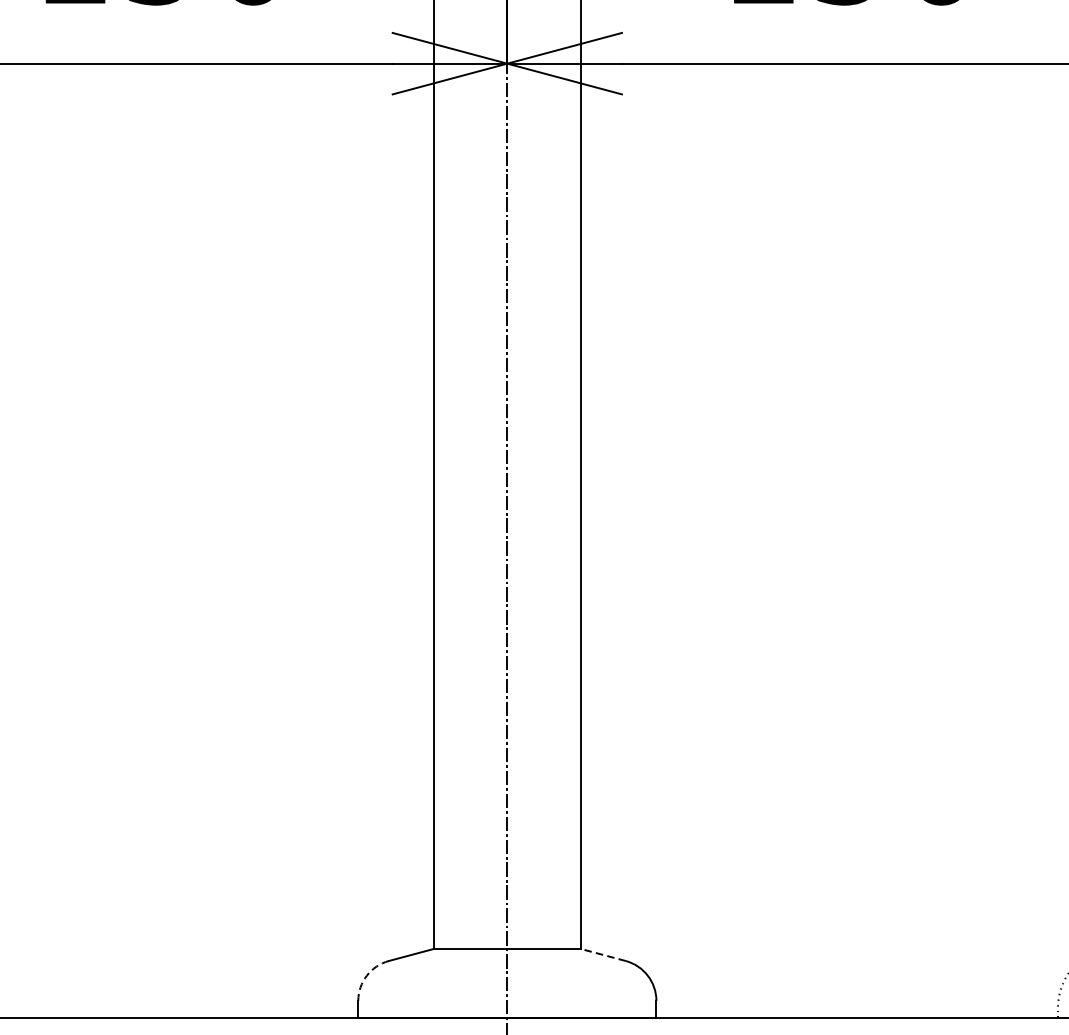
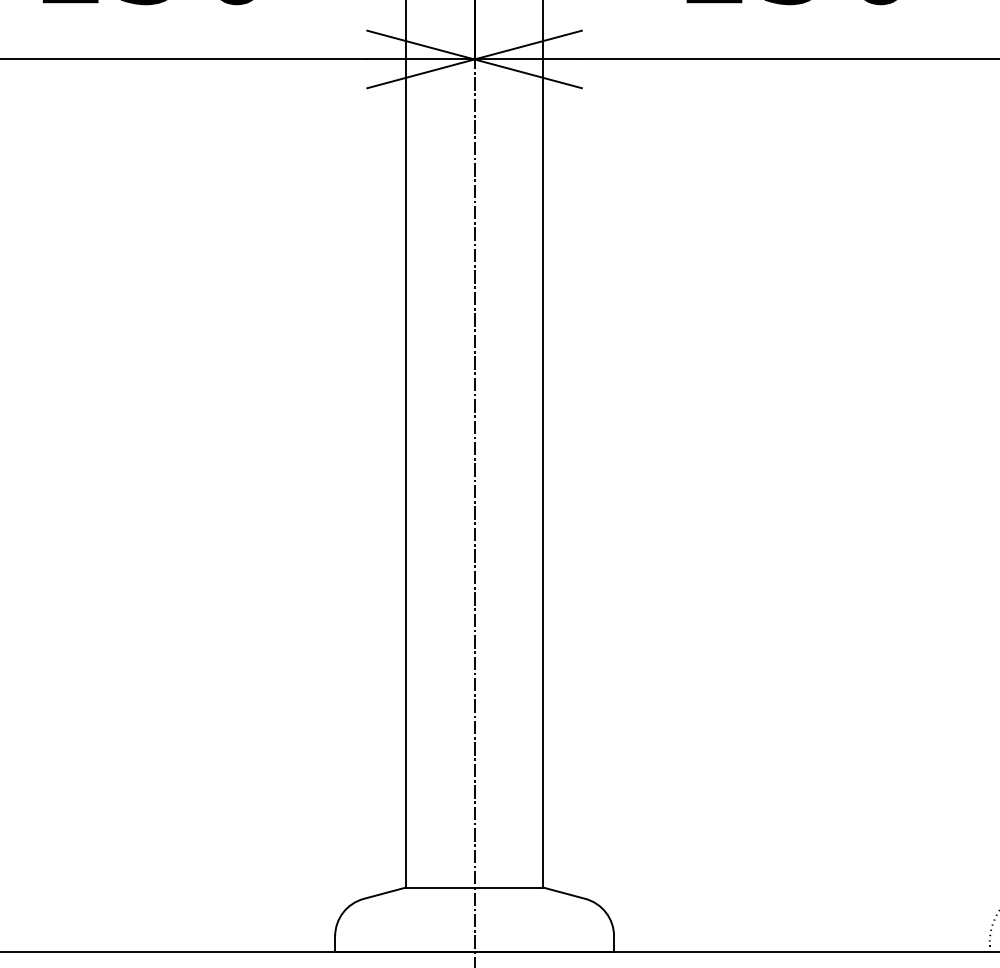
line: (603, 955) -> (564, 893), dashed -> solid
arc: (367, 975) -> (343, 912), dashed -> solid

